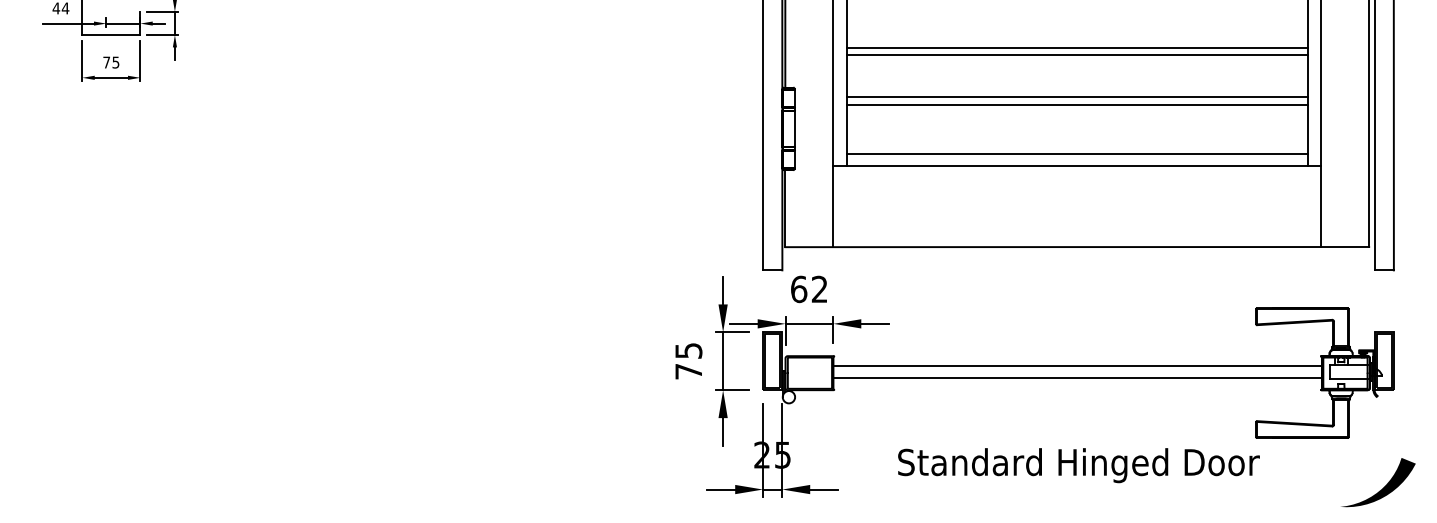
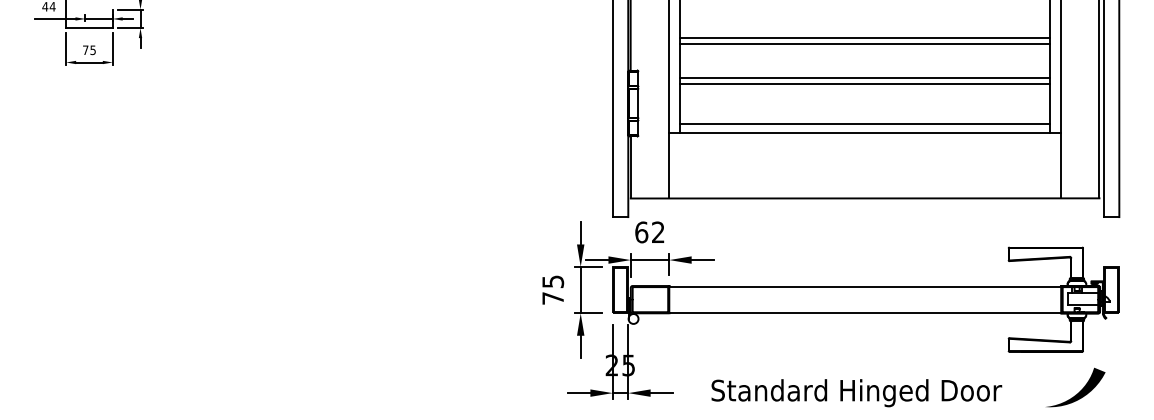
line: (1077, 365) -> (865, 312), moved
line: (1077, 377) -> (865, 286), moved
text: (1078, 465) -> (856, 393), moved
curve: (1383, 487) -> (1079, 391), moved

